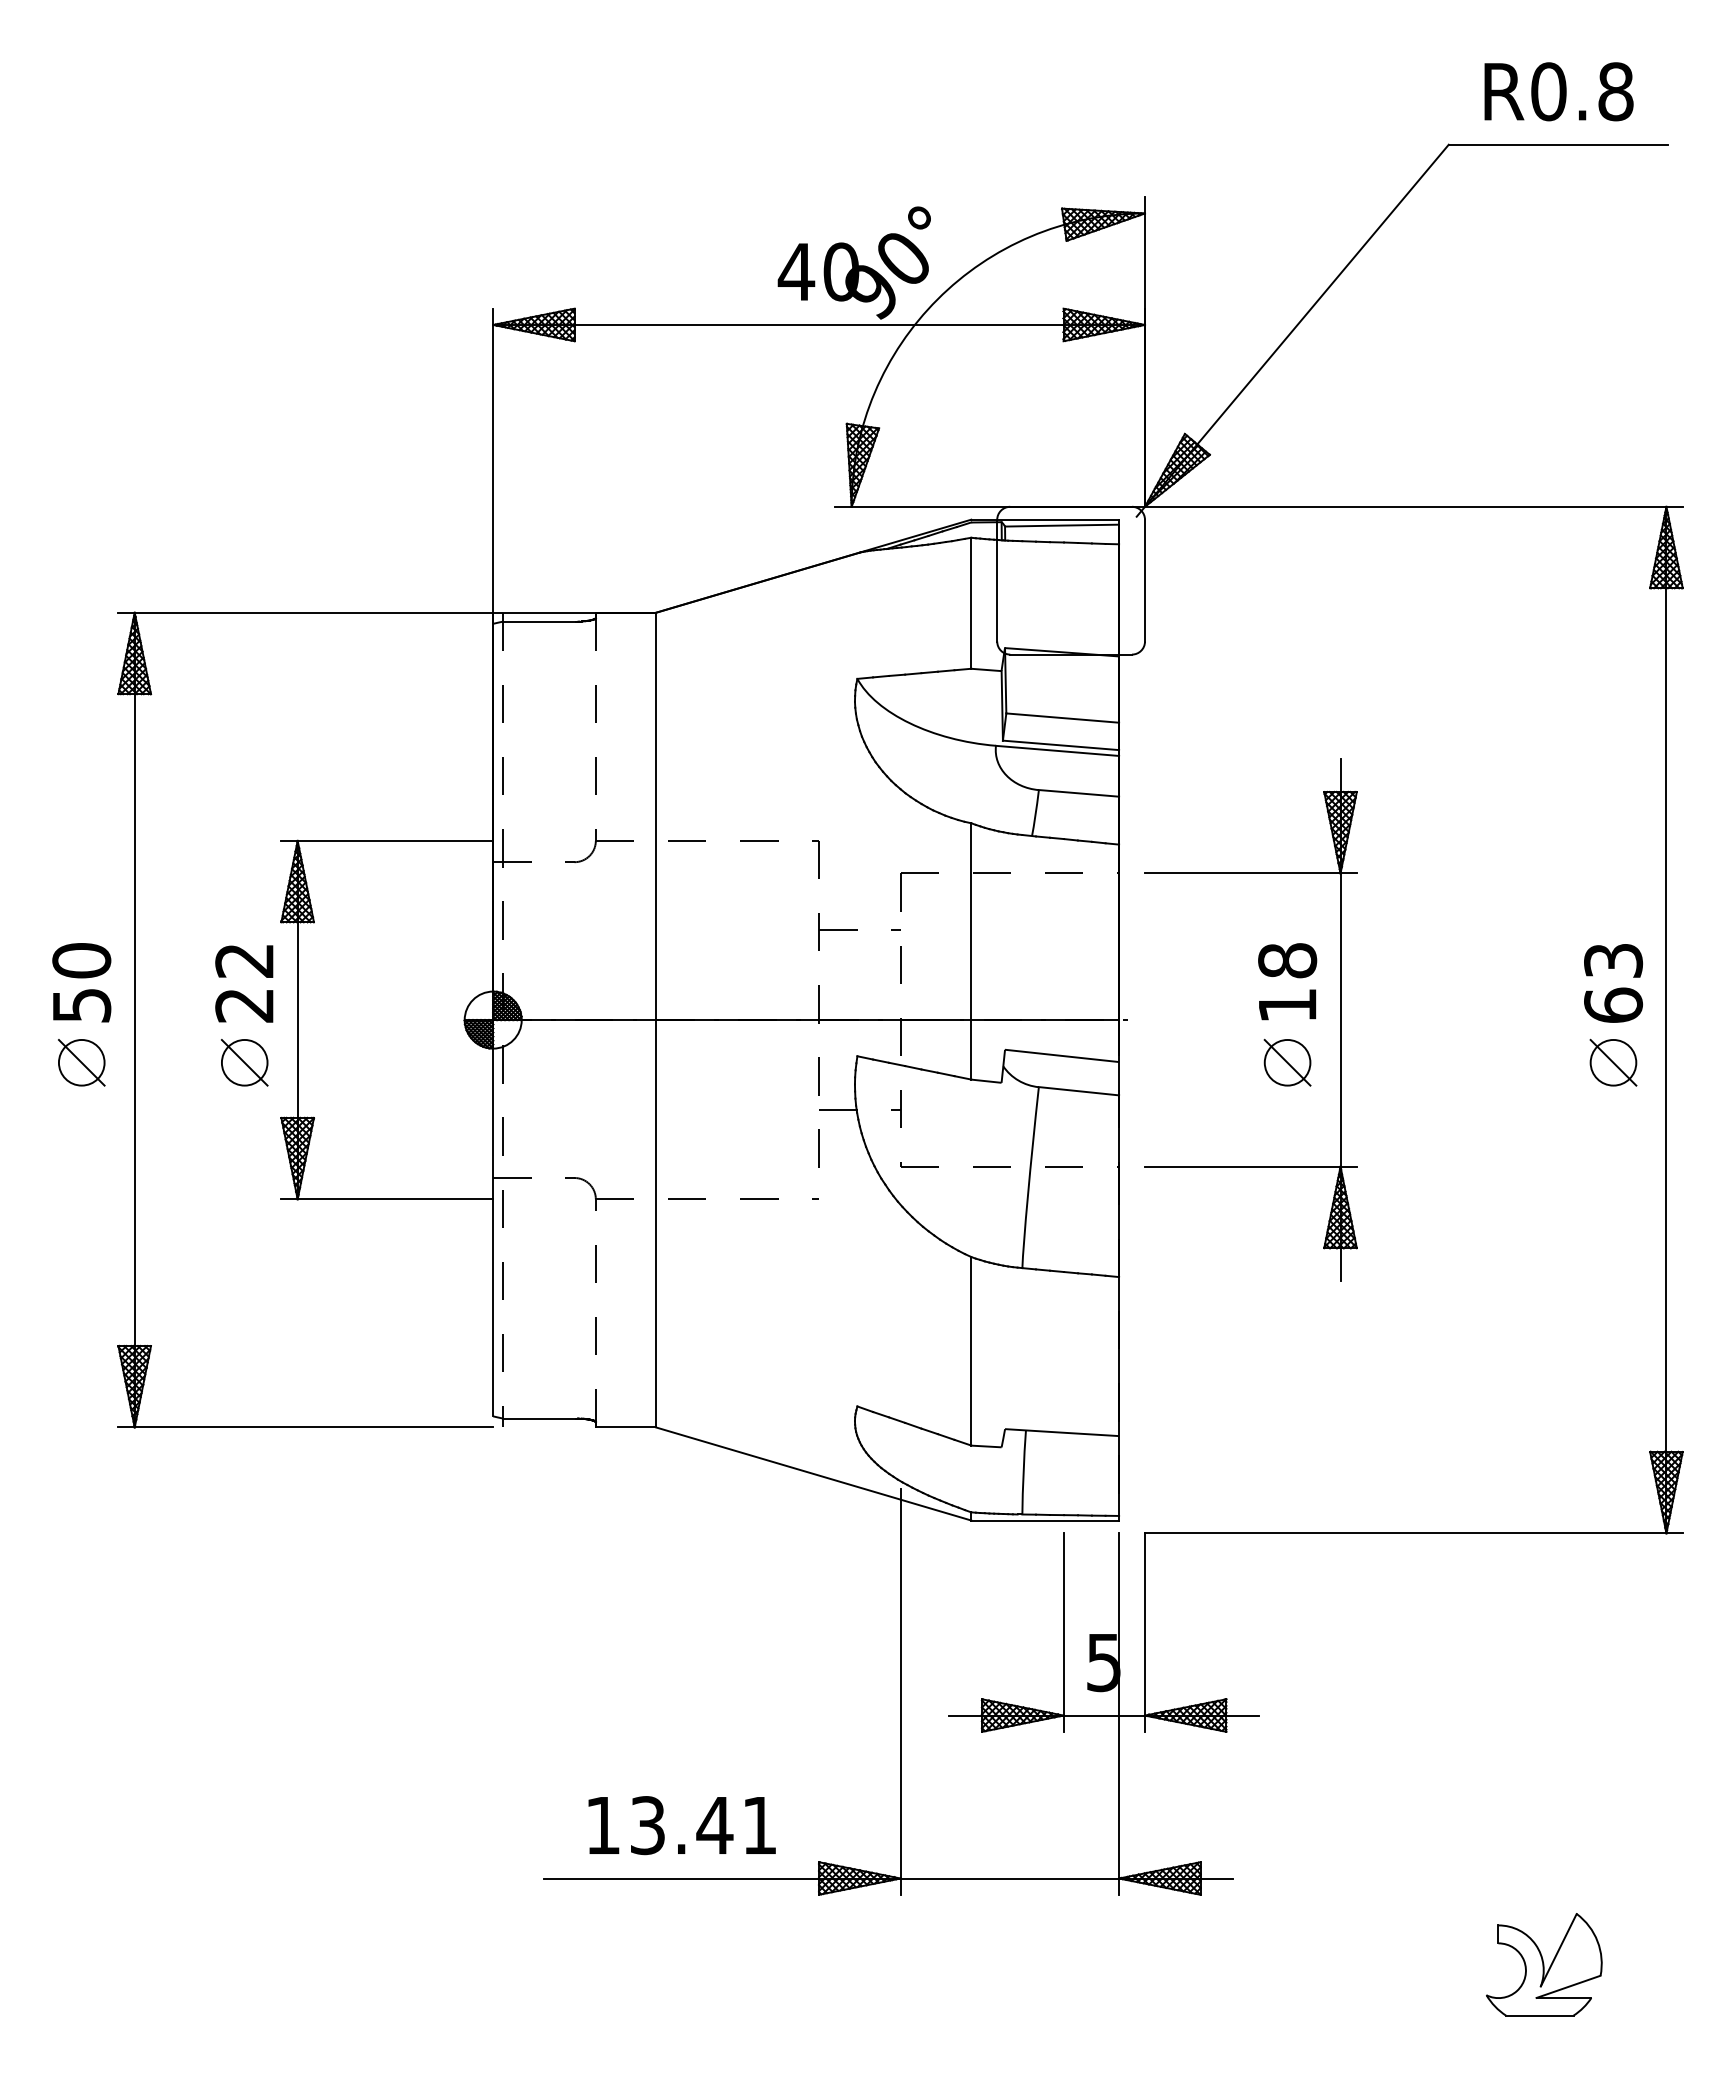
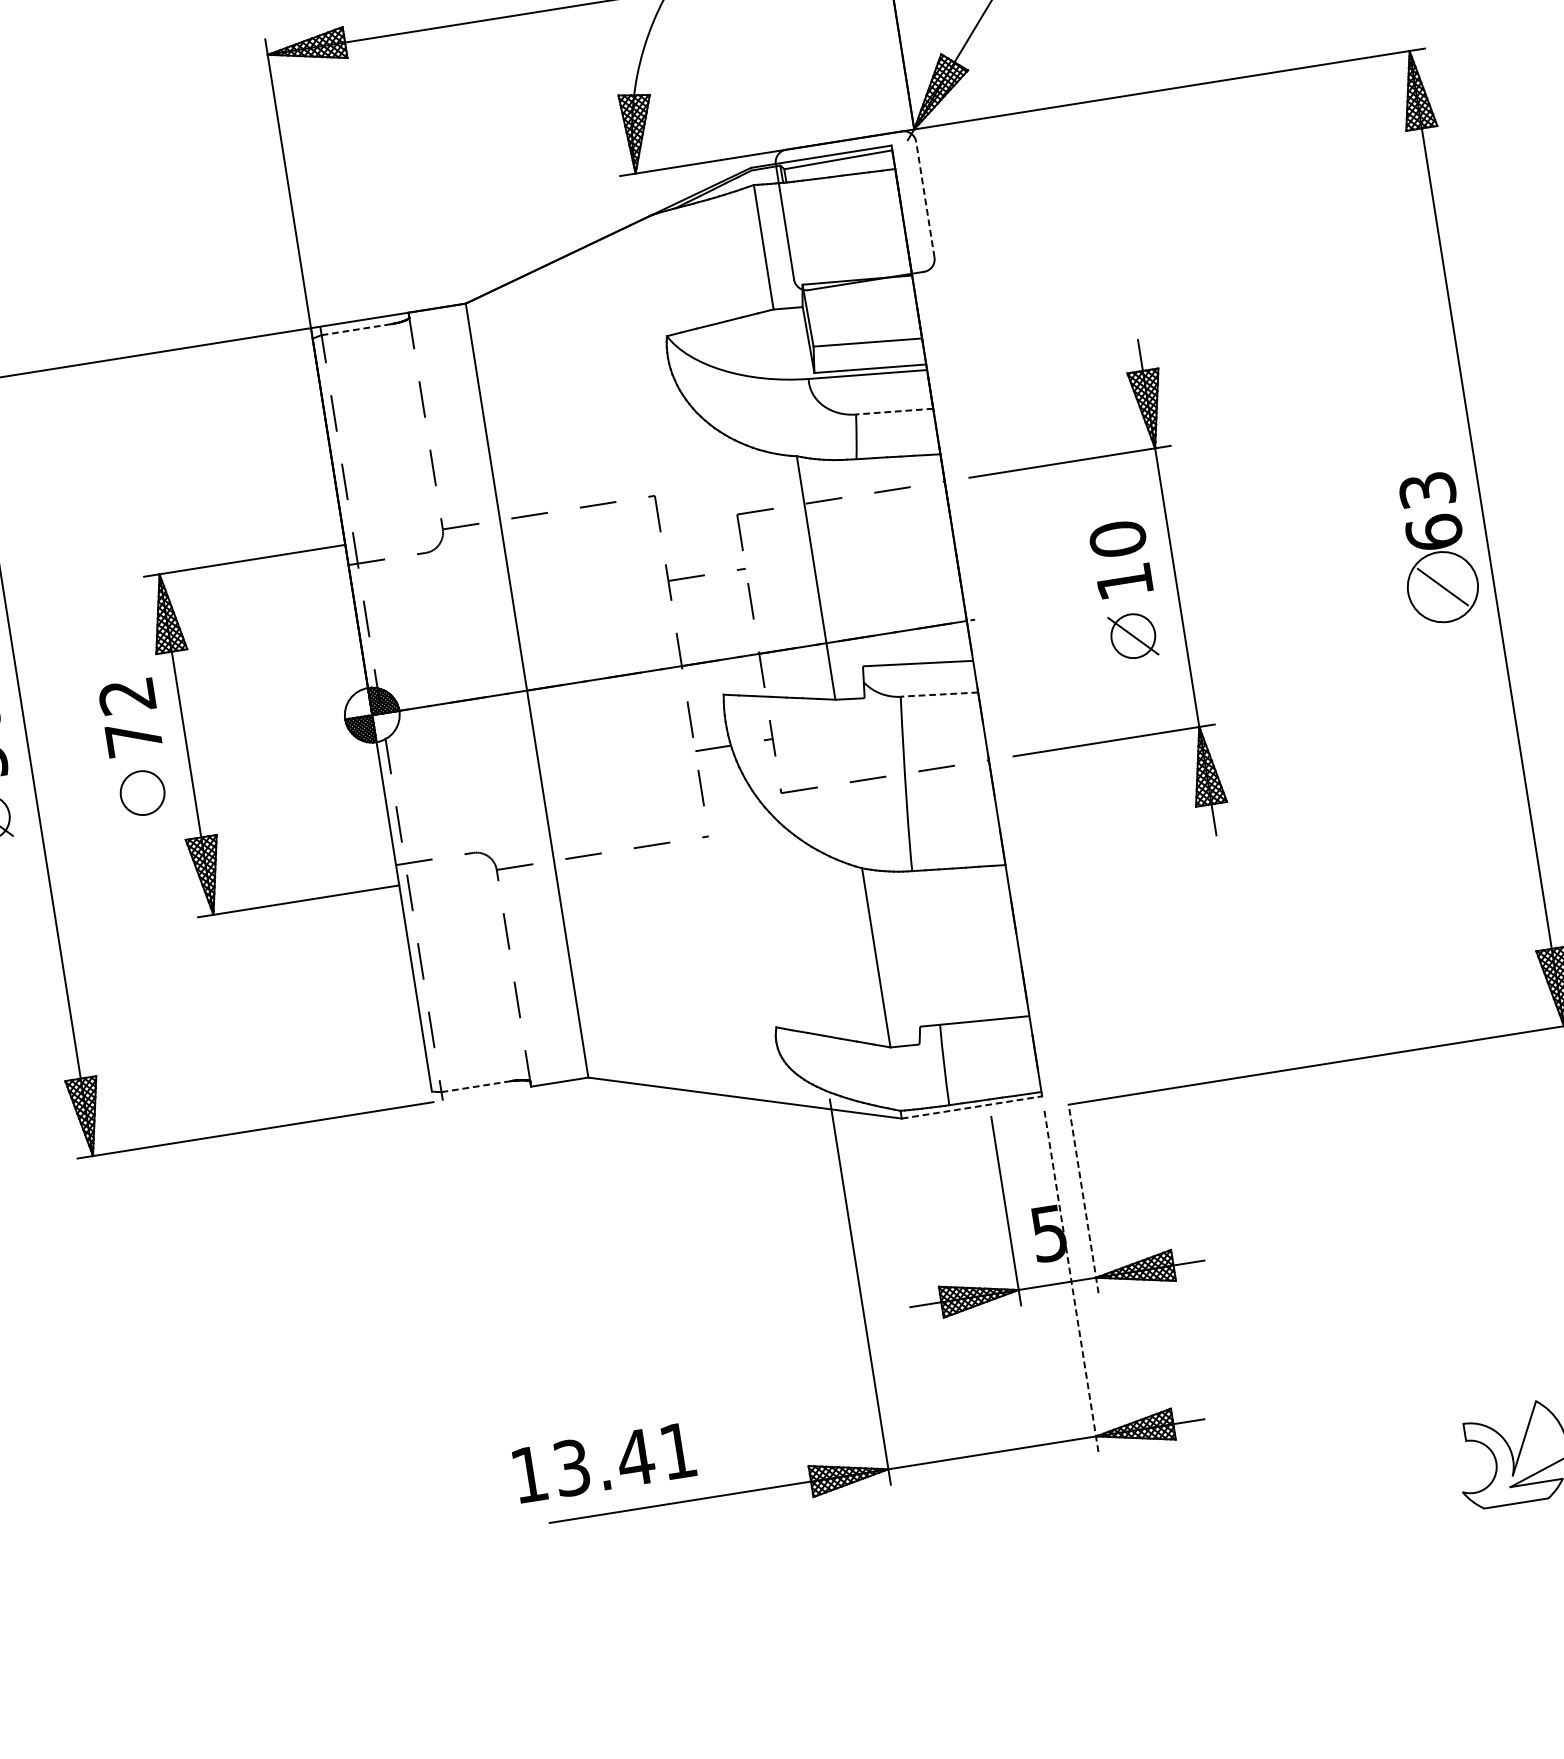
line: (1145, 580) -> (925, 199), solid -> dashed
line: (539, 621) -> (356, 329), solid -> dashed
line: (1078, 793) -> (894, 411), solid -> dashed
text: (1287, 960) -> (1117, 539), 18 -> 10
text: (244, 1005) -> (133, 738), 22 -> 72
line: (244, 1062) -> (142, 792), removed
circle: (1613, 1062) -> (1442, 586), size x1.6
line: (1078, 1091) -> (939, 694), solid -> dashed
line: (539, 1418) -> (476, 1086), solid -> dashed
line: (1045, 1520) -> (972, 1107), solid -> dashed
line: (1145, 1632) -> (1084, 1198), solid -> dashed
line: (1119, 1714) -> (1071, 1280), solid -> dashed
text: (681, 1825) -> (603, 1462), moved

